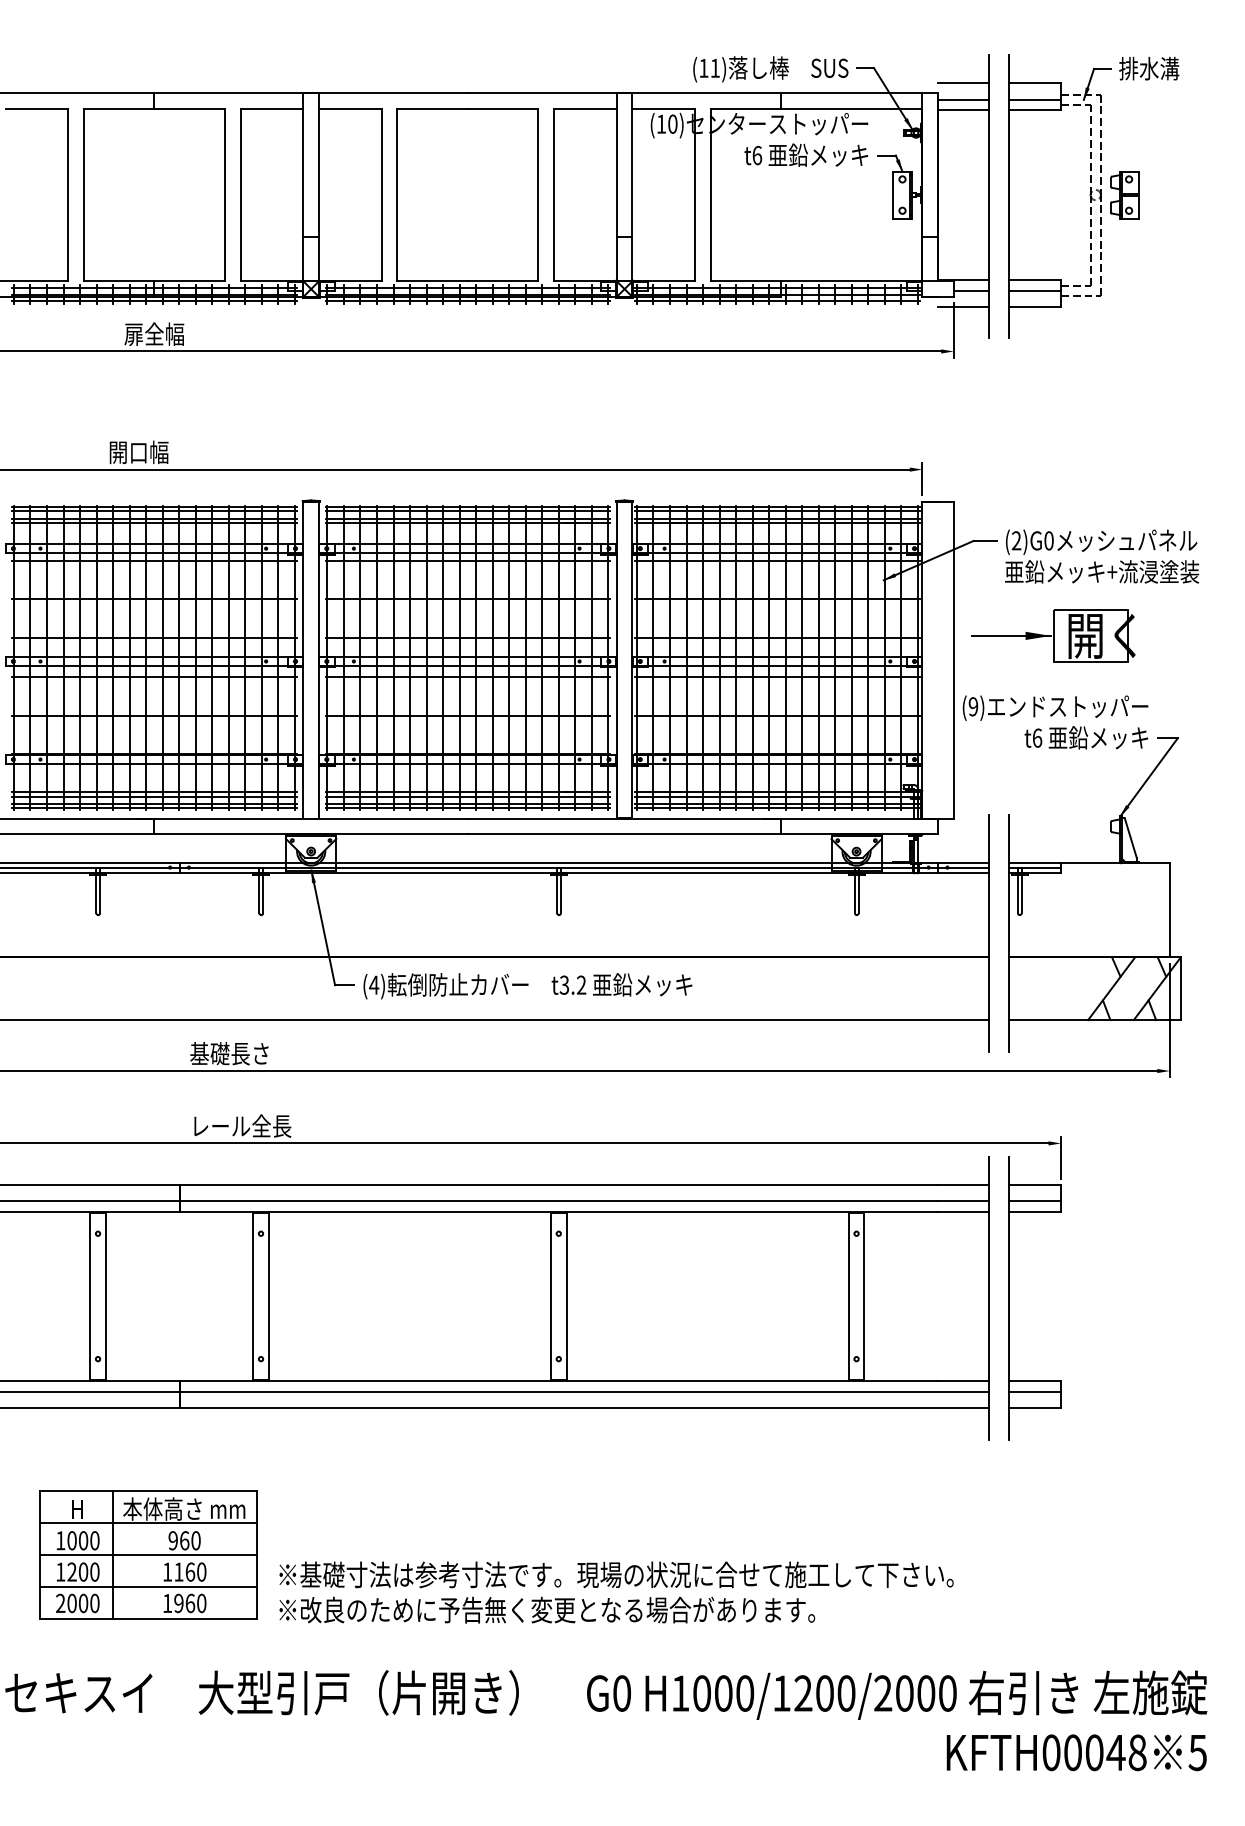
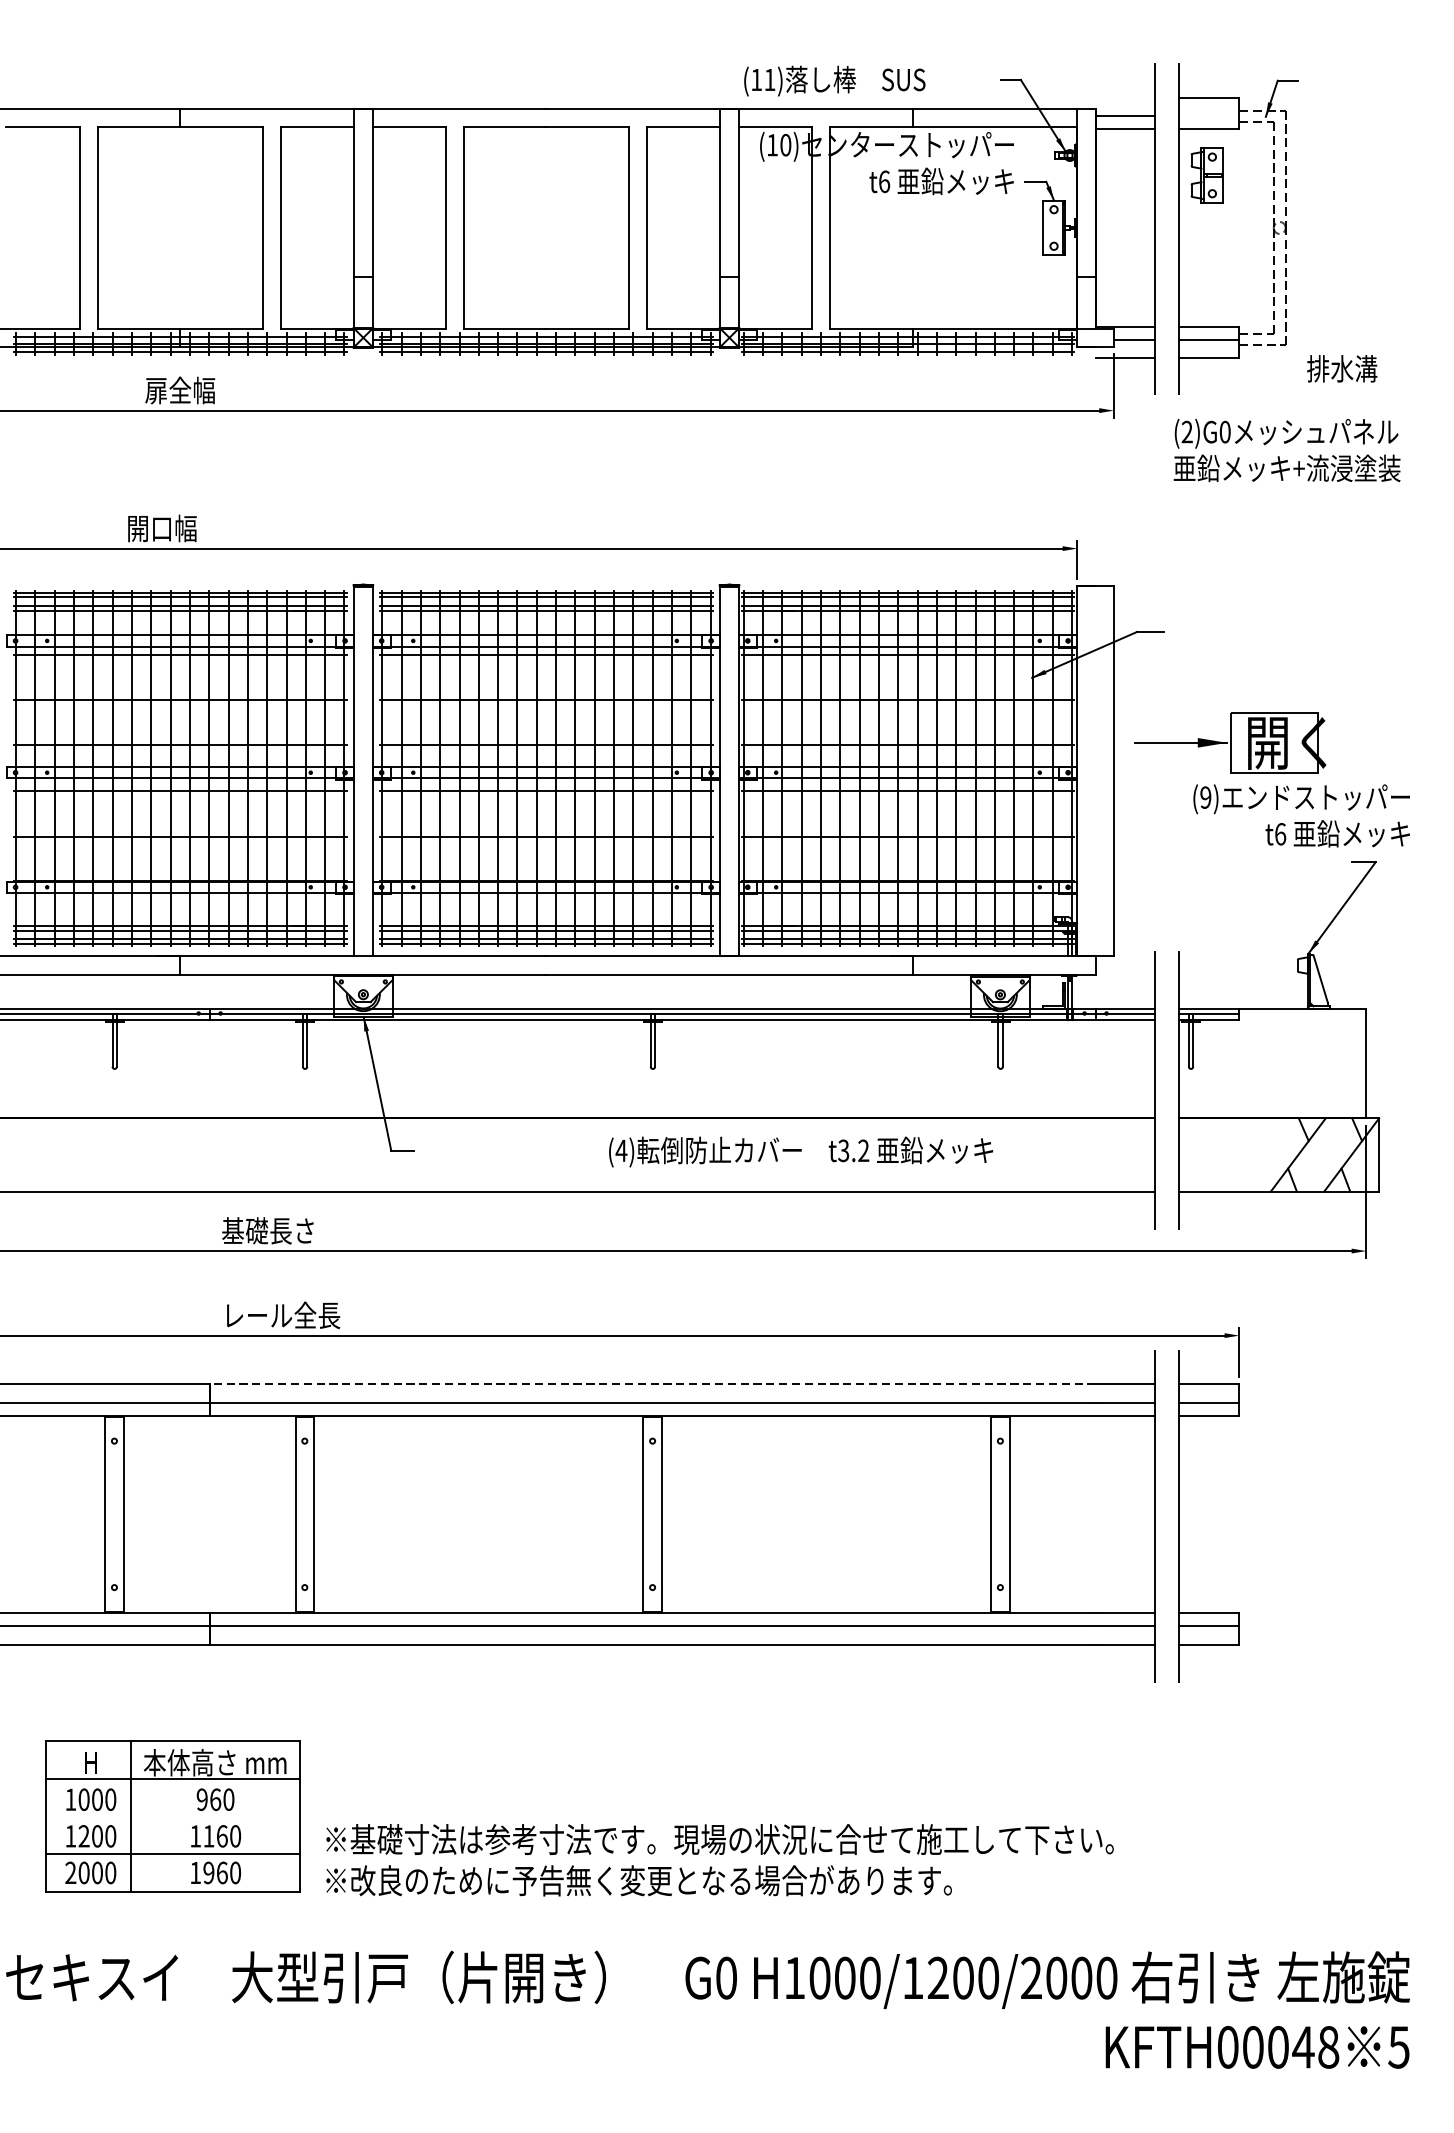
text: (1149, 68) -> (1342, 368), moved
text: (770, 69) -> (834, 81), moved
line: (963, 83) -> (1125, 97), removed
line: (1035, 99) -> (1209, 116), removed
part: (1124, 195) -> (1207, 175), moved
text: (1102, 556) -> (1287, 450), moved
text: (1055, 722) -> (1301, 815), moved
text: (527, 986) -> (800, 1152), moved
line: (558, 1184) -> (652, 1383), solid -> dashed
line: (147, 1555) -> (172, 1816), removed

